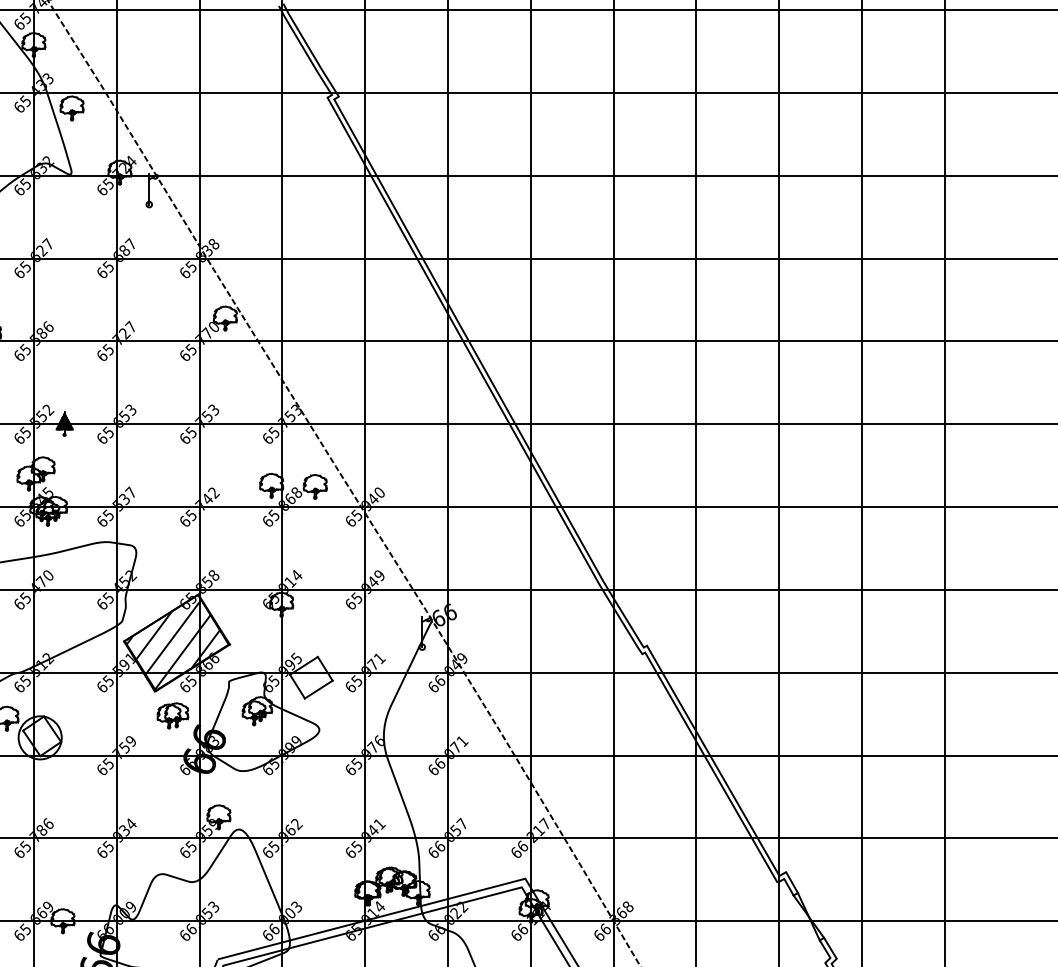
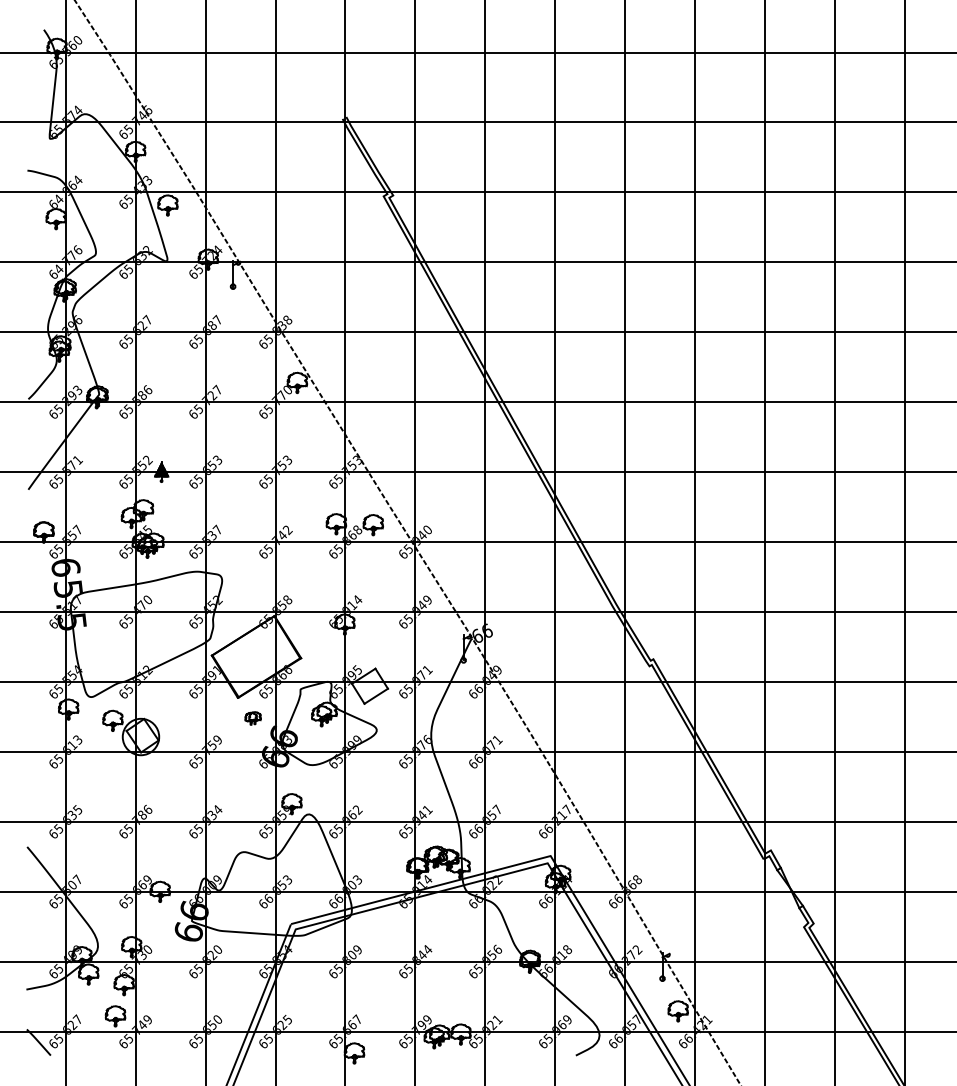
hatch: (172, 644) -> (252, 658), removed
part: (172, 715) -> (252, 718), size x0.6

